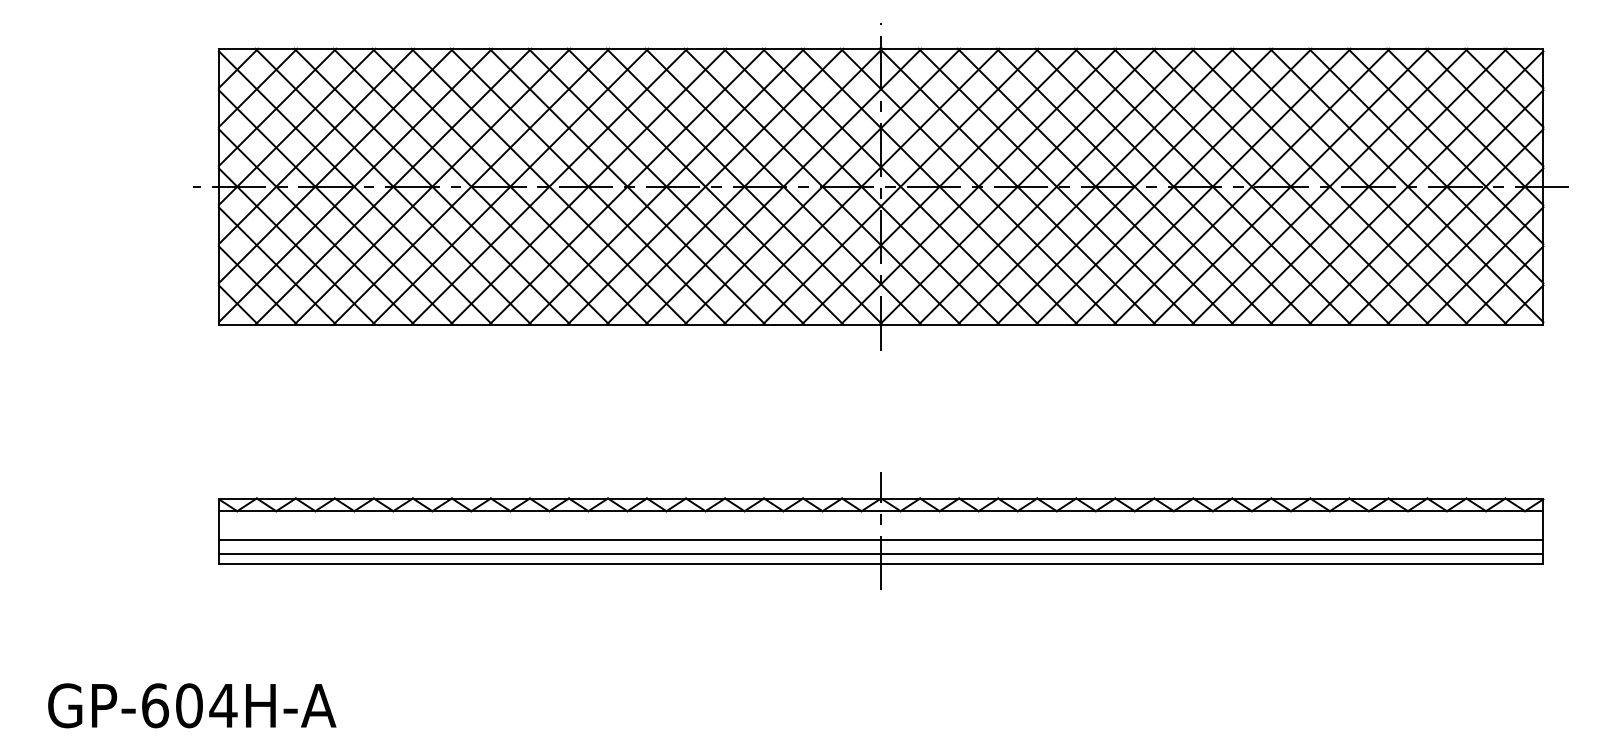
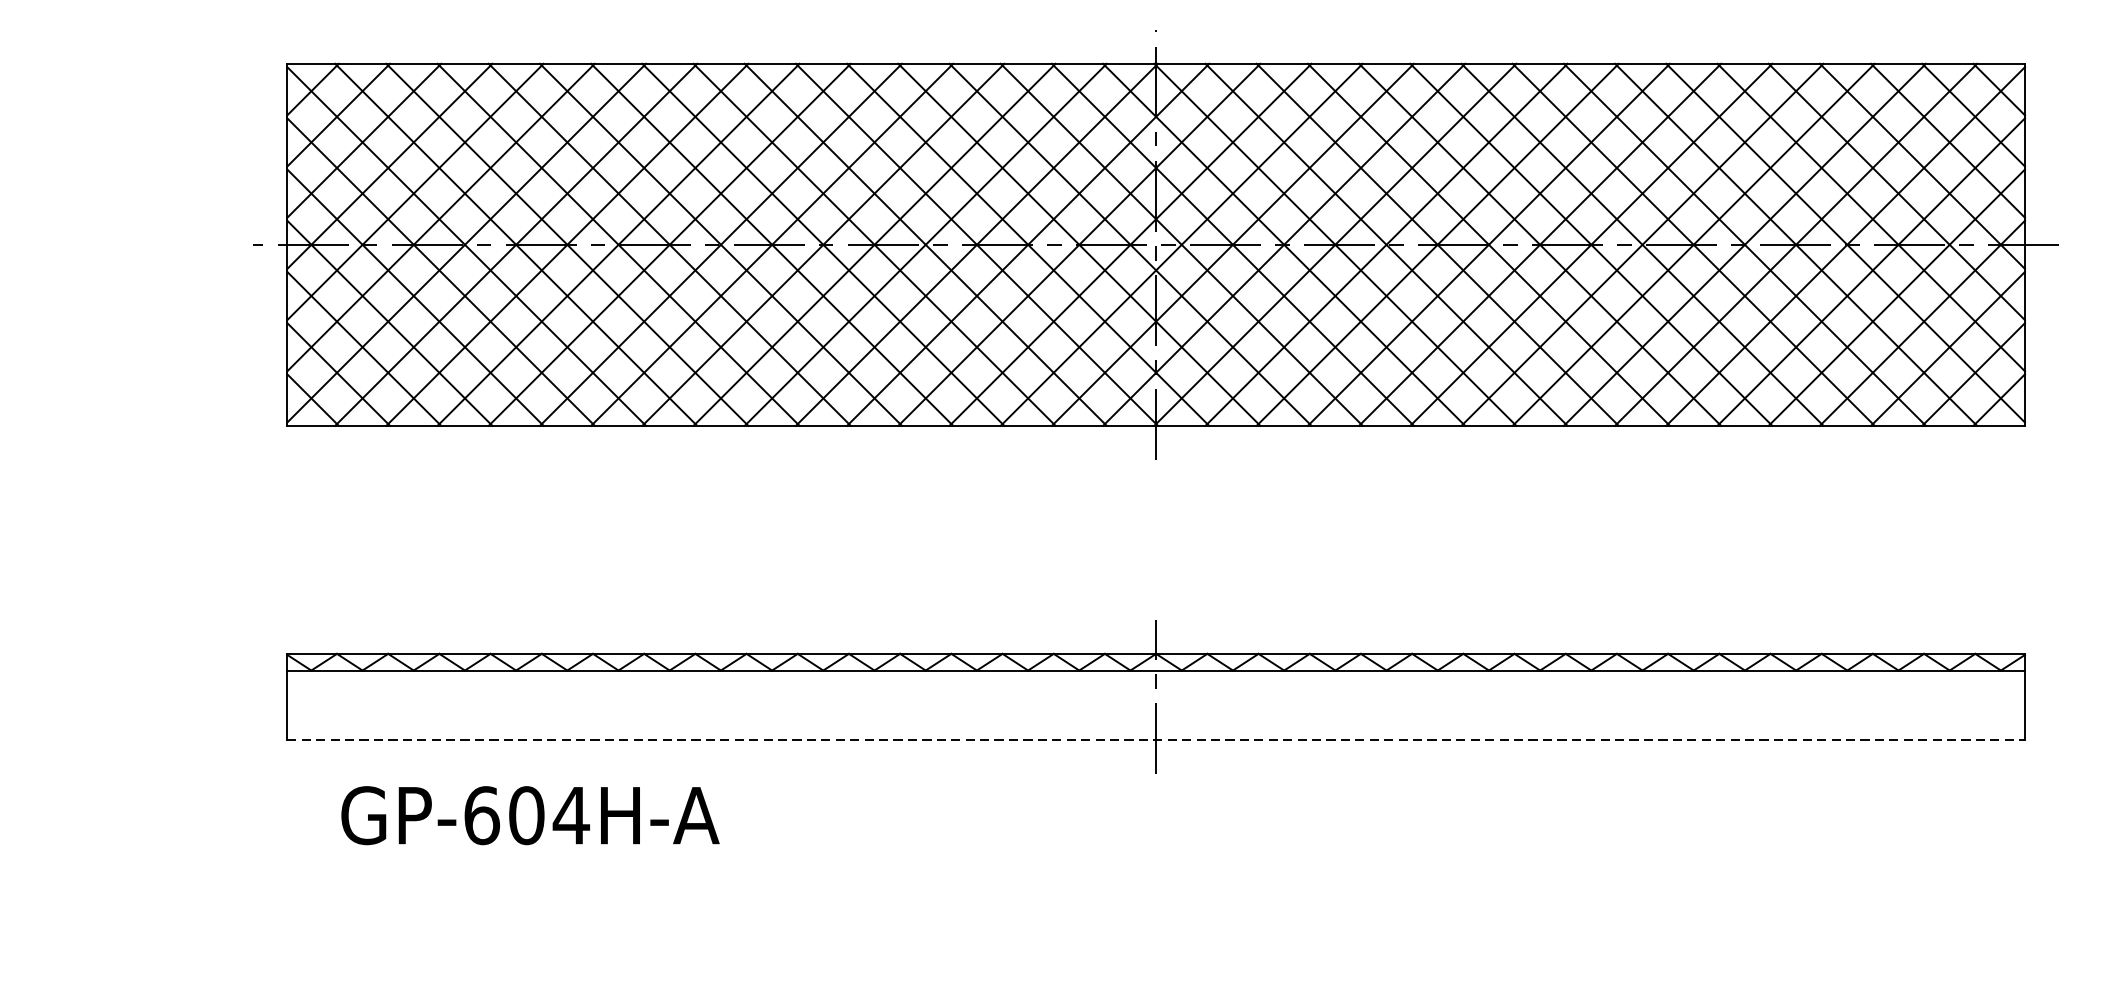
line: (880, 539) -> (1155, 707), removed
line: (880, 553) -> (1155, 726), removed
line: (881, 564) -> (1156, 740), solid -> dashed
text: (192, 705) -> (530, 815), moved

